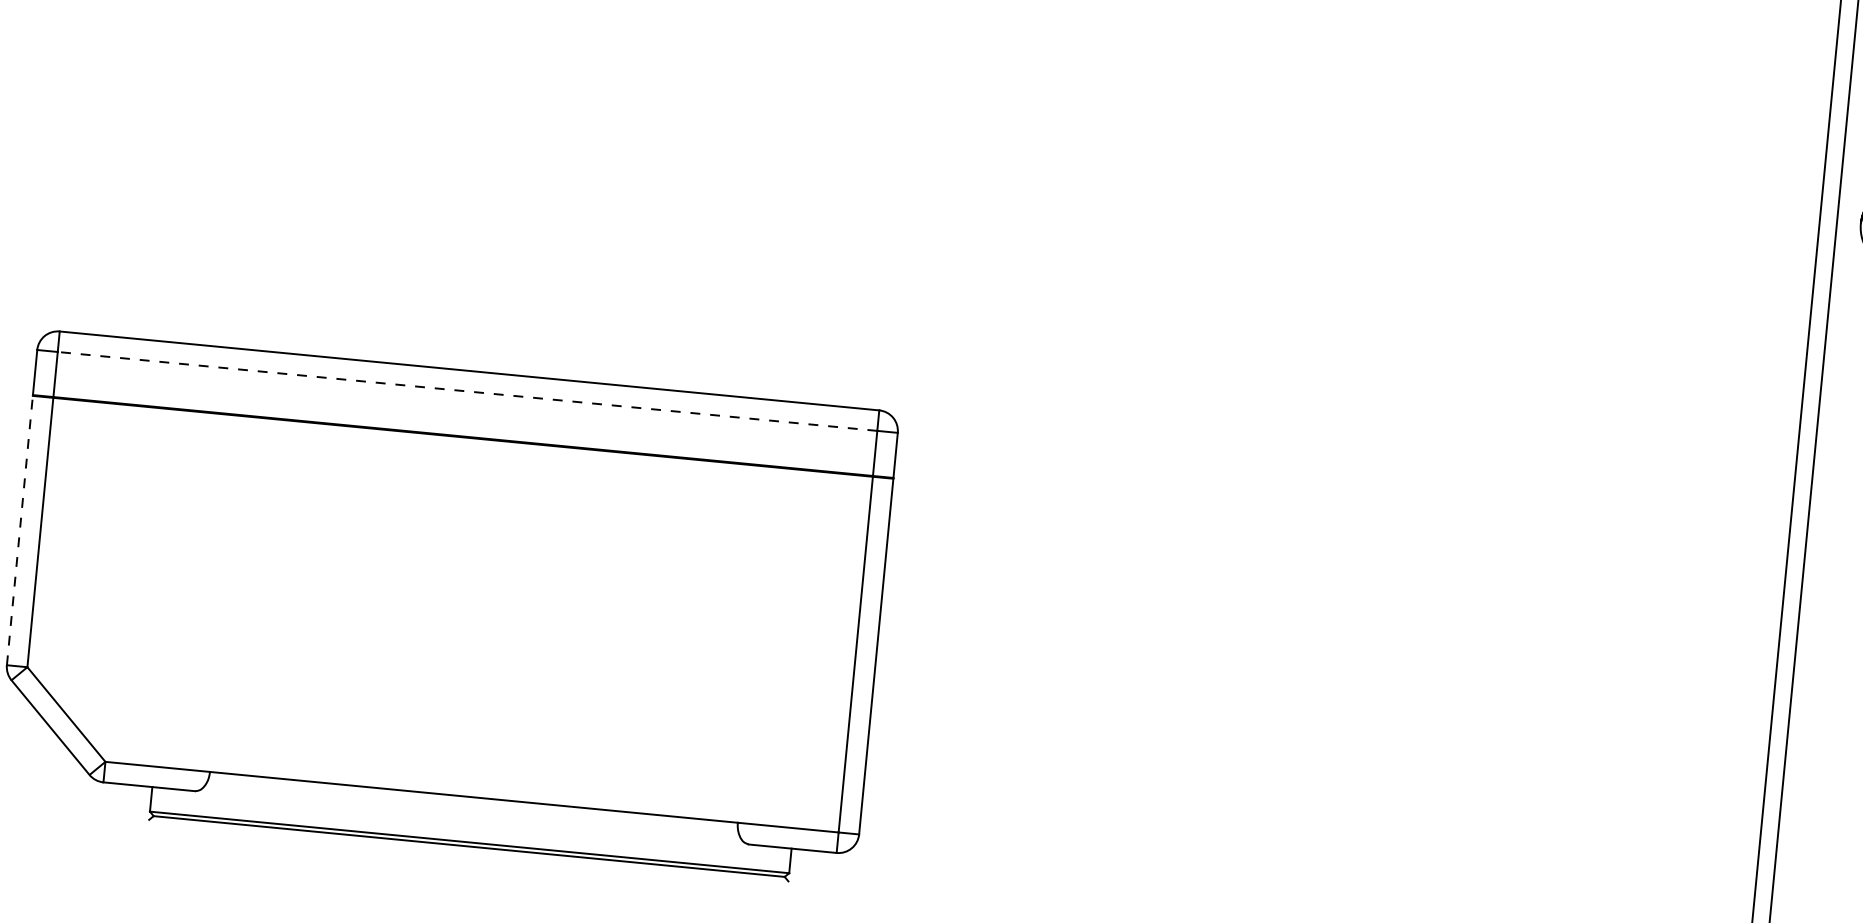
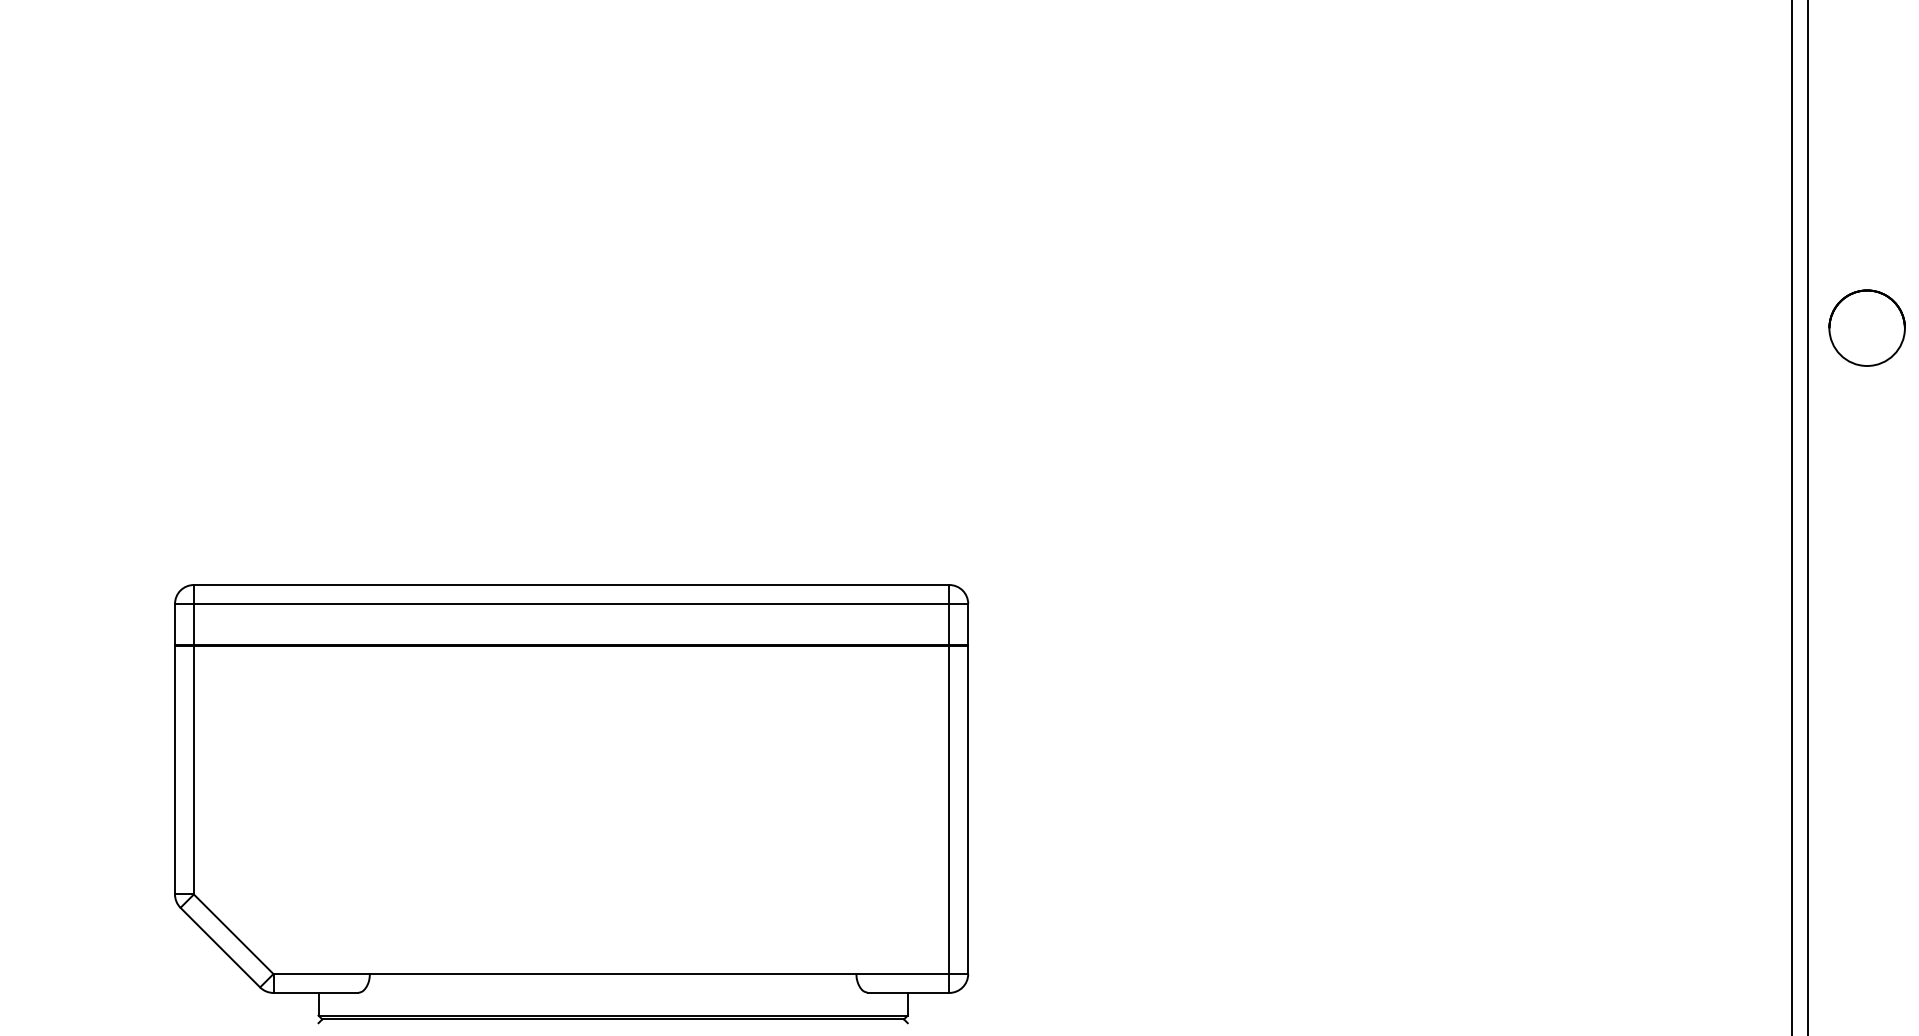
line: (467, 390) -> (571, 603), dashed -> solid
line: (20, 529) -> (175, 769), dashed -> solid

